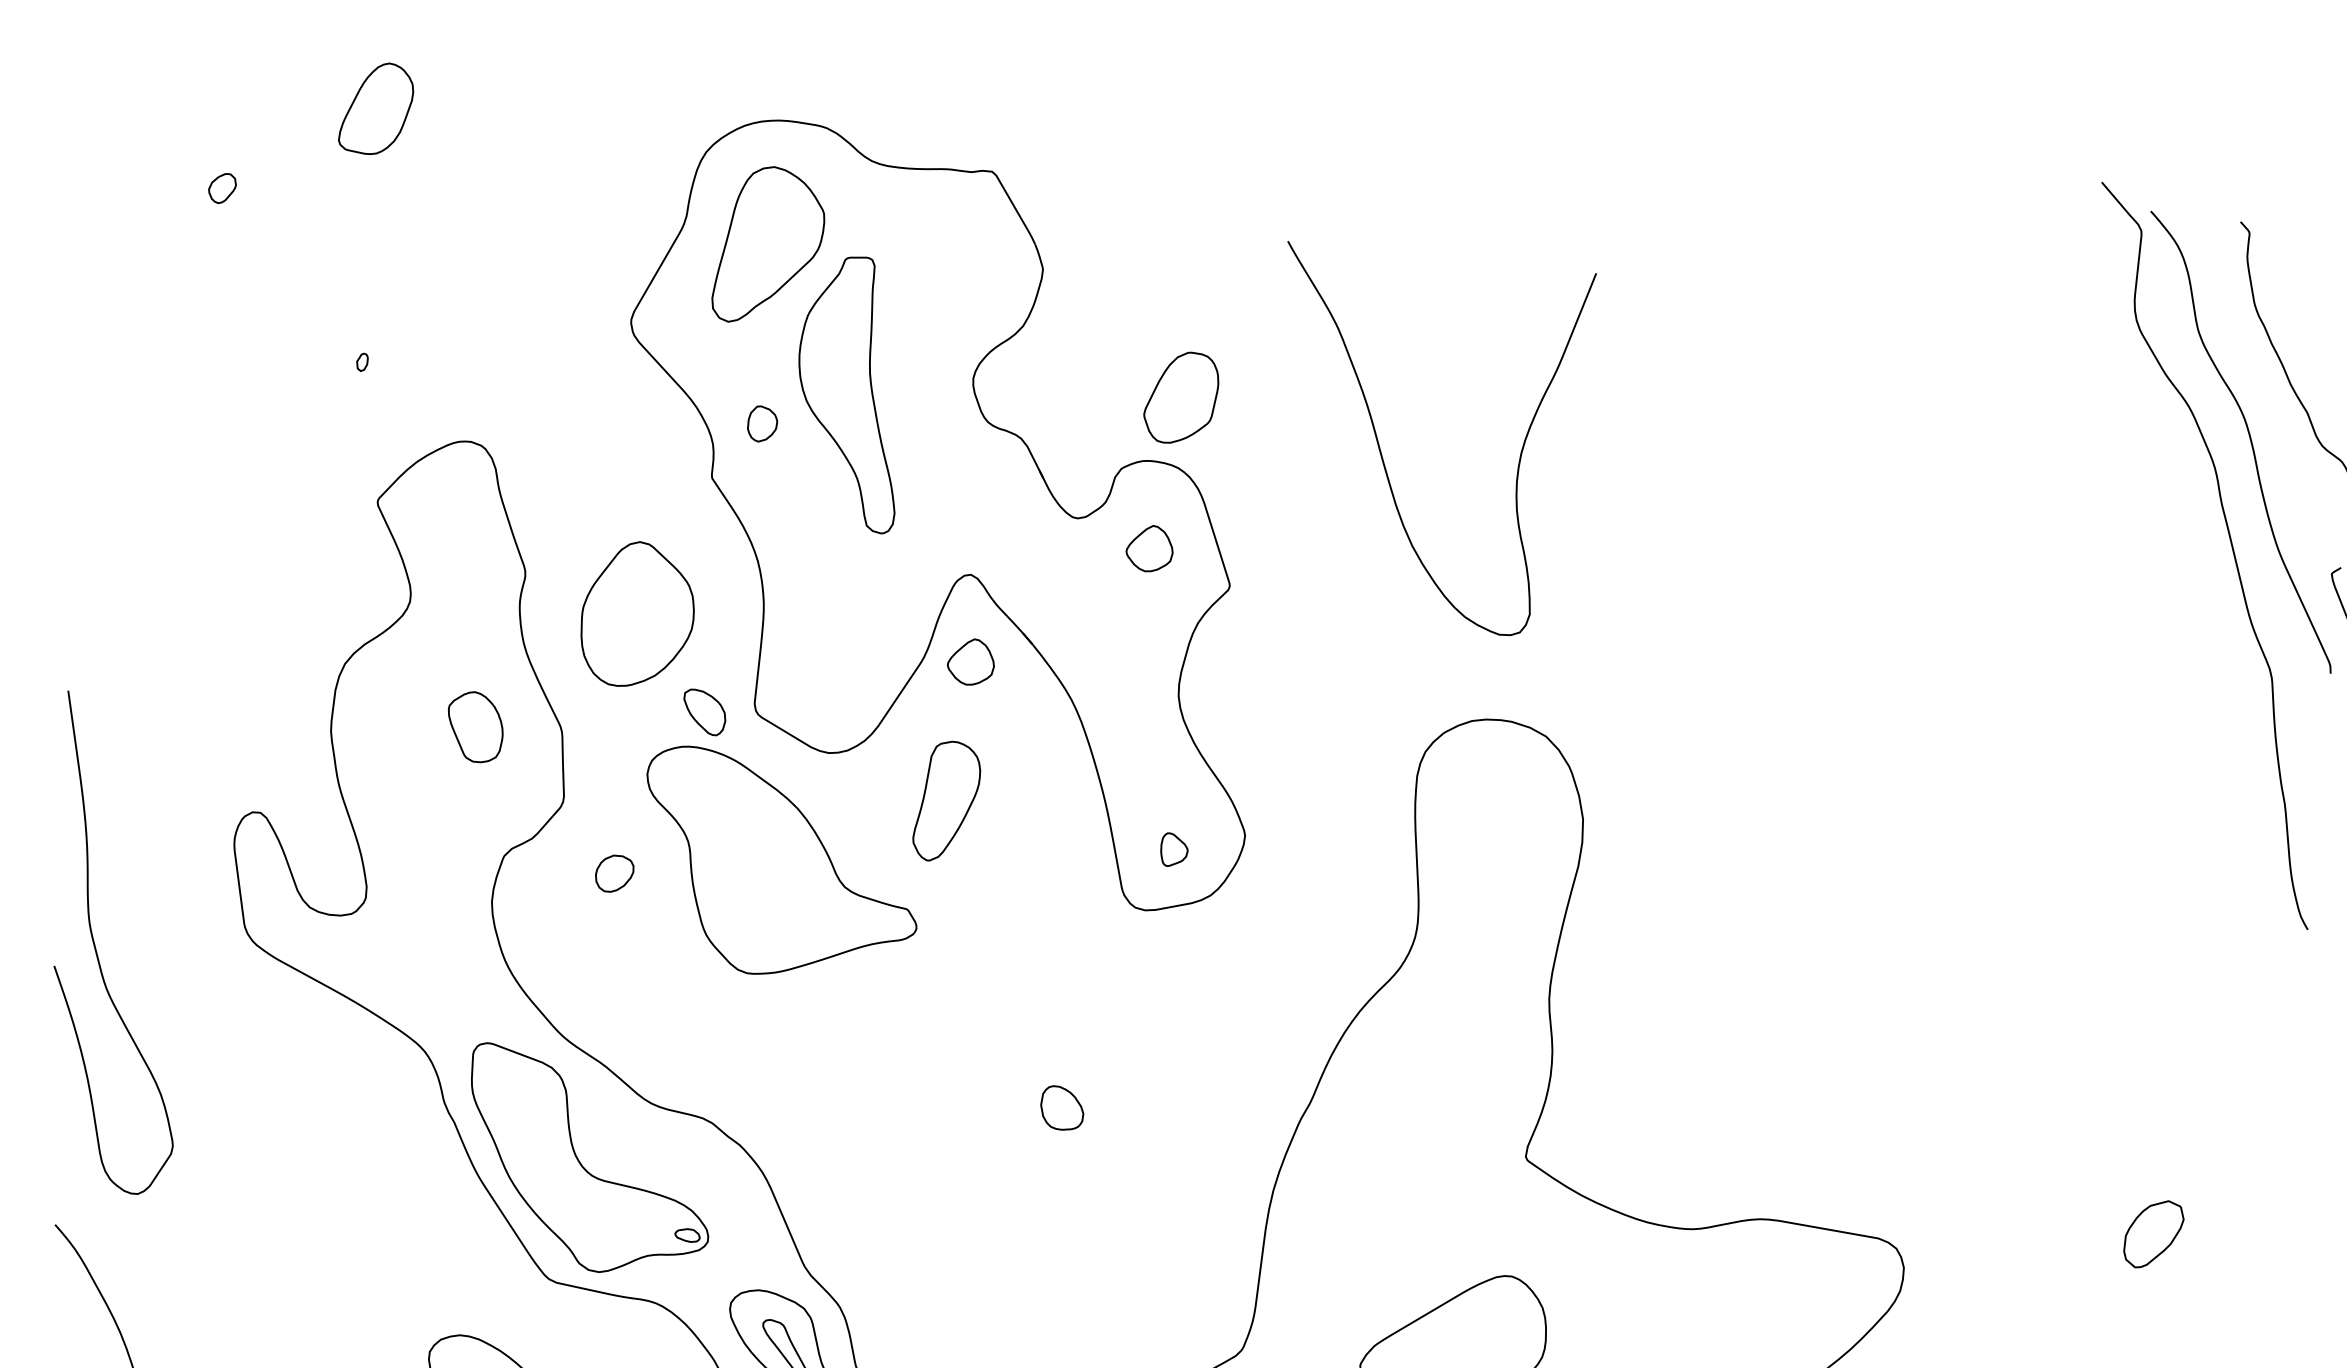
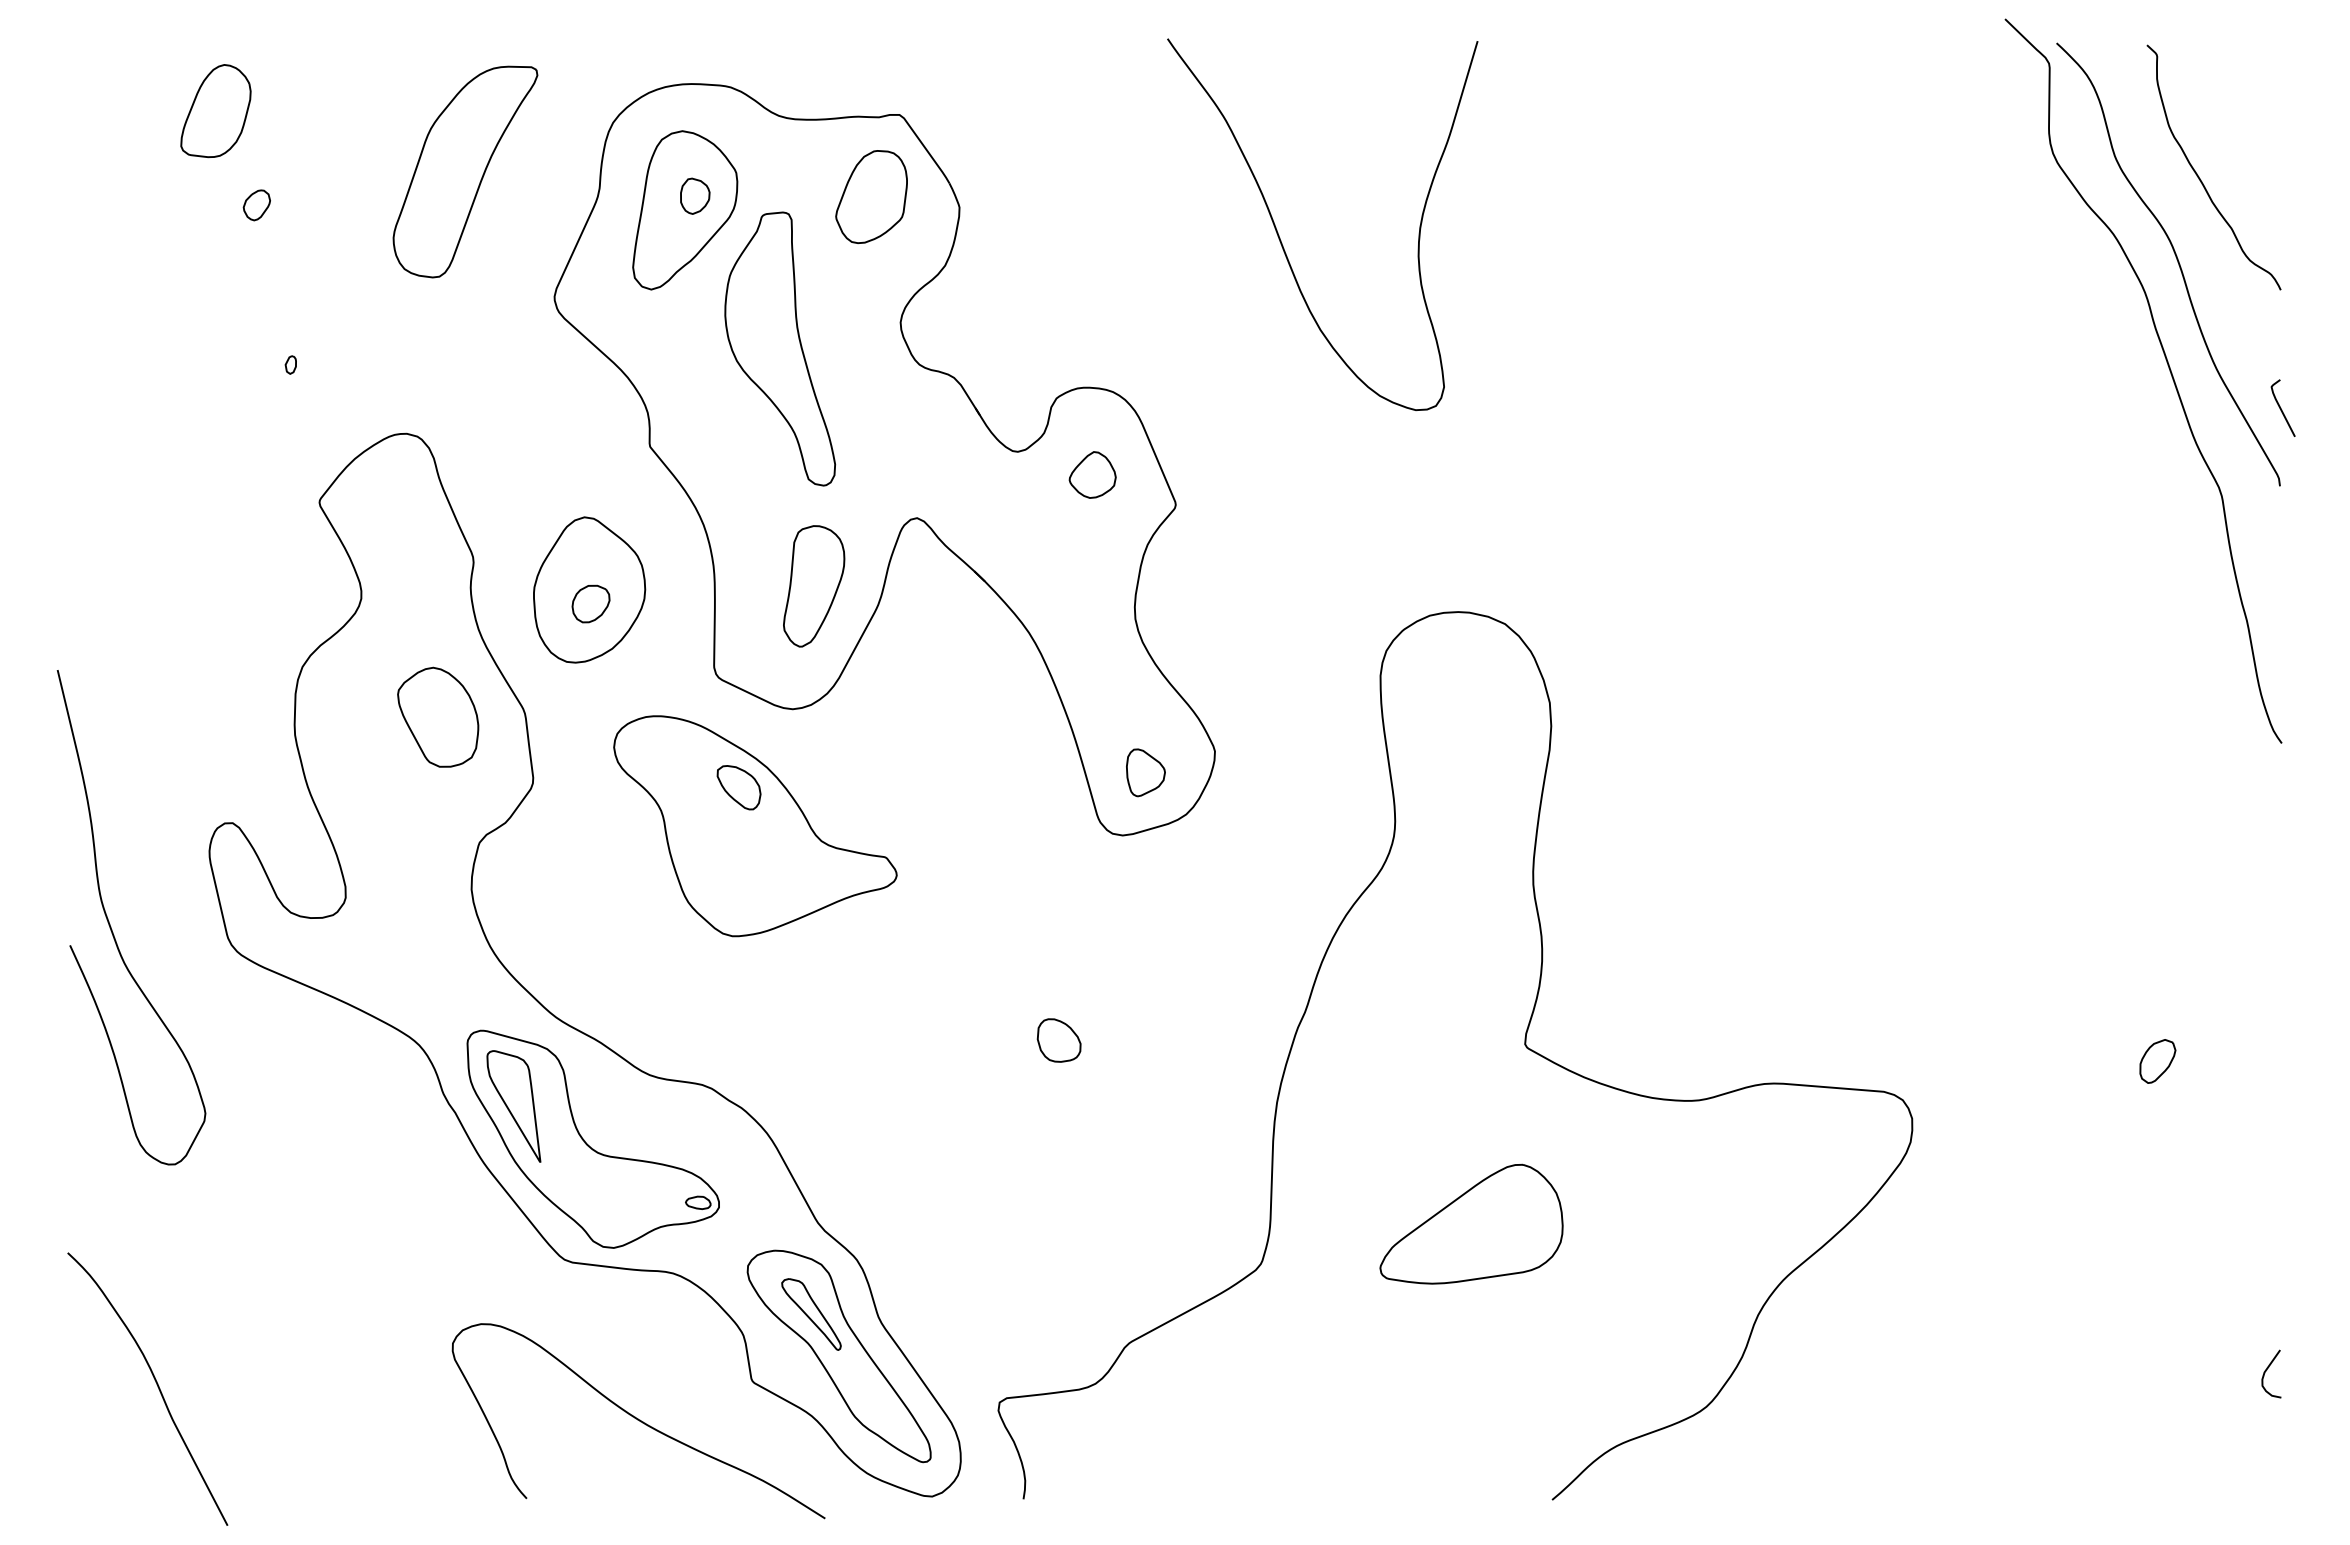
part: (376, 108) -> (215, 111), moved
part: (554, 186) -> (465, 171), added
part: (221, 188) -> (256, 205), moved
part: (1181, 397) -> (871, 196), moved
part: (762, 423) -> (695, 195), moved
curve: (1381, 449) -> (1280, 237), moved
part: (971, 661) -> (925, 604), removed
part: (703, 712) -> (738, 787), moved
part: (475, 726) -> (438, 716), size x1.43
part: (947, 801) -> (814, 586), moved
part: (1173, 849) -> (1145, 772), size x1.43
part: (614, 873) -> (590, 603), moved
curve: (97, 951) -> (111, 926), moved
part: (512, 1121) -> (513, 1106), added
part: (2153, 1234) -> (2157, 1061), size x0.62

